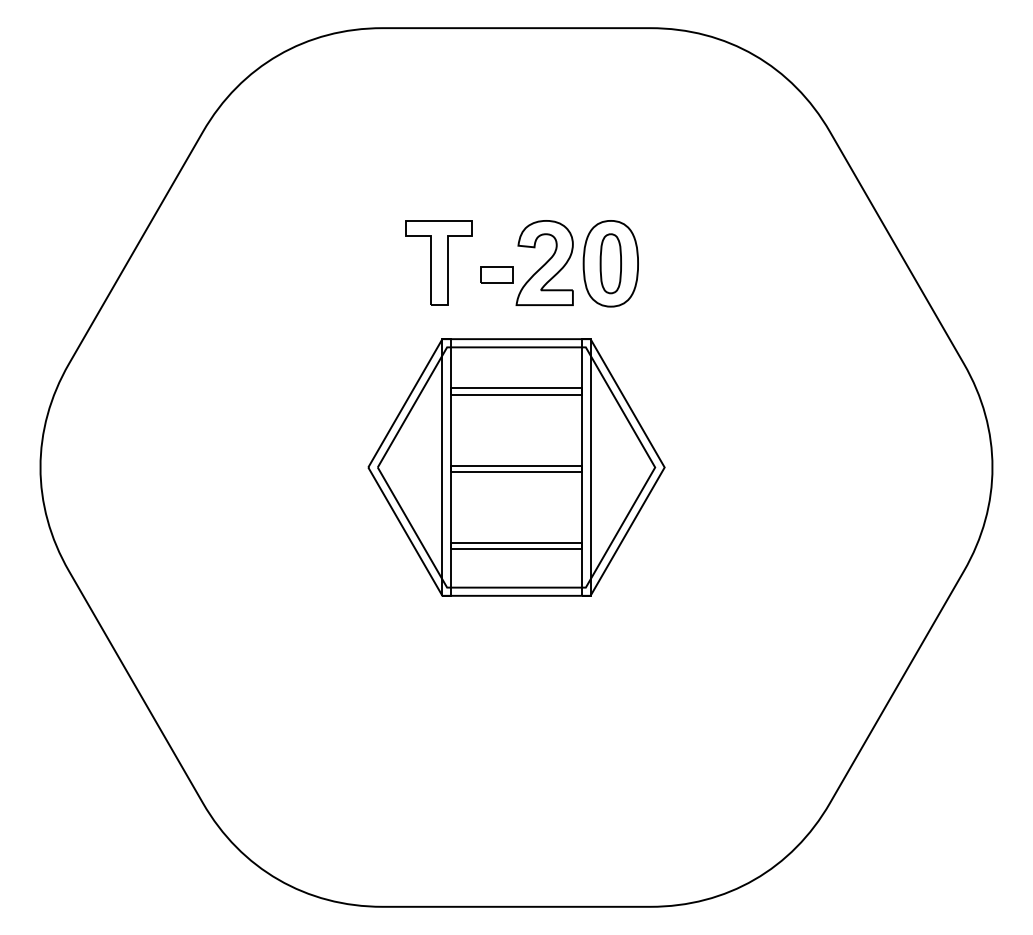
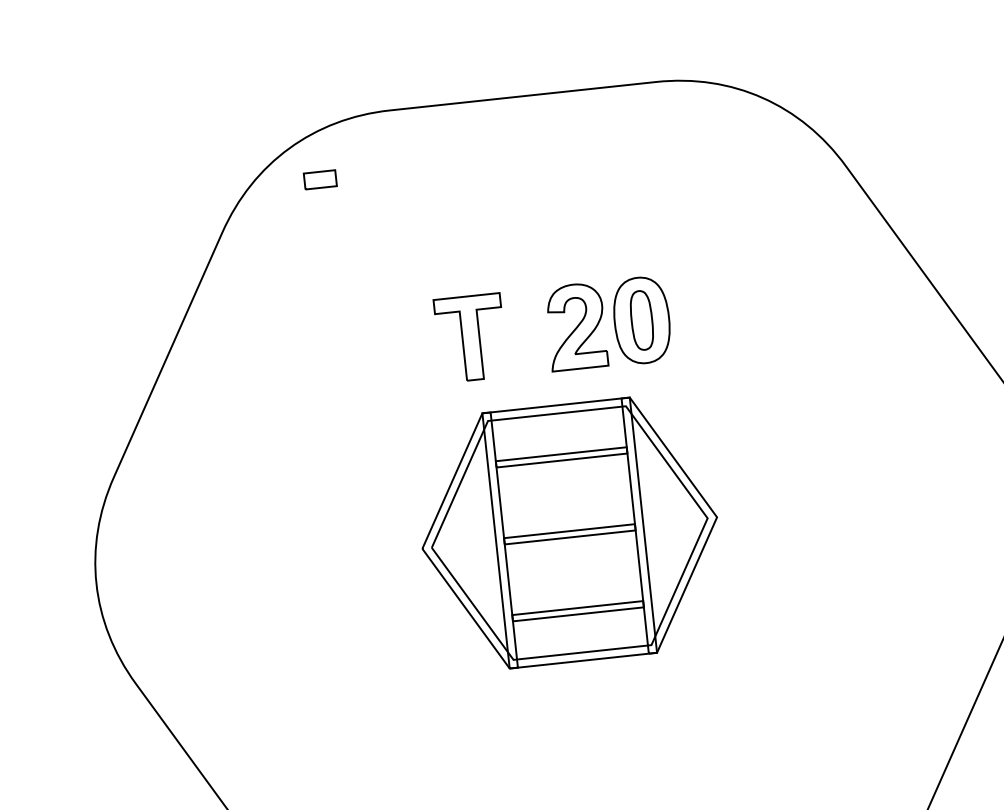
part: (496, 274) -> (319, 179), moved

